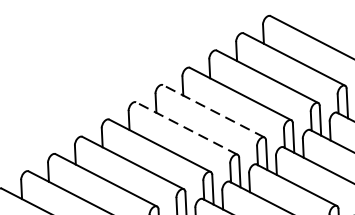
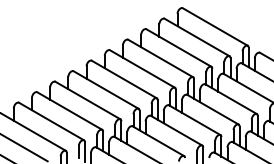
line: (213, 112) -> (142, 69), dashed -> solid
line: (187, 128) -> (124, 79), dashed -> solid

